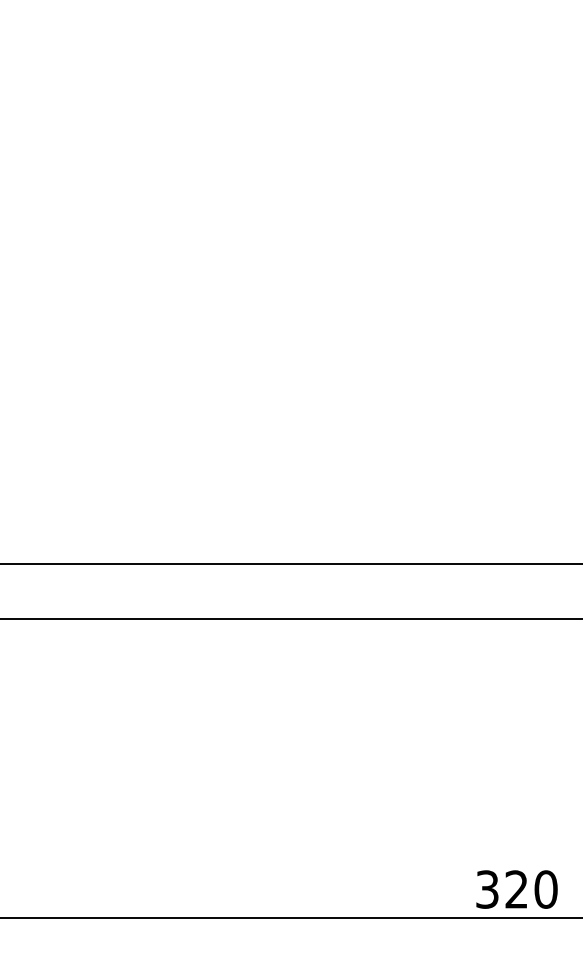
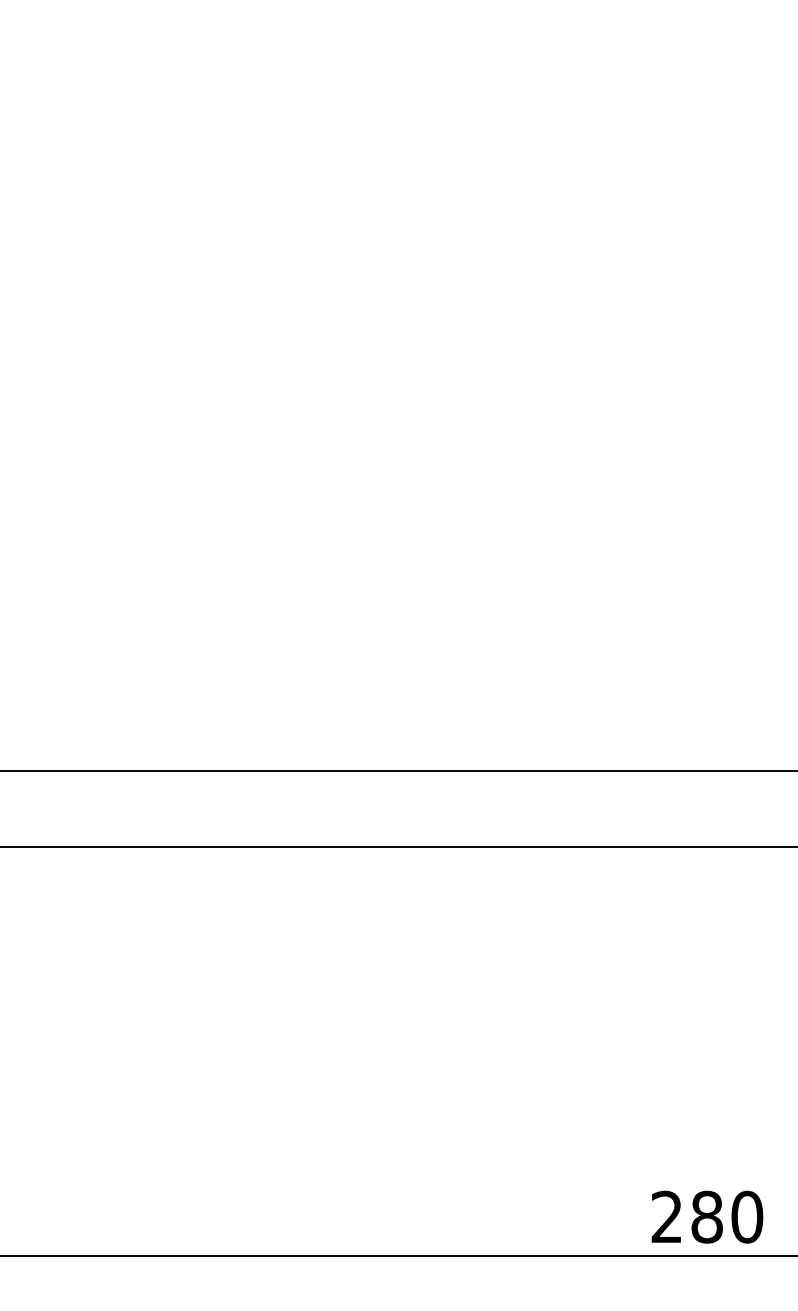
text: (502, 889) -> (687, 1217), 320 -> 280

